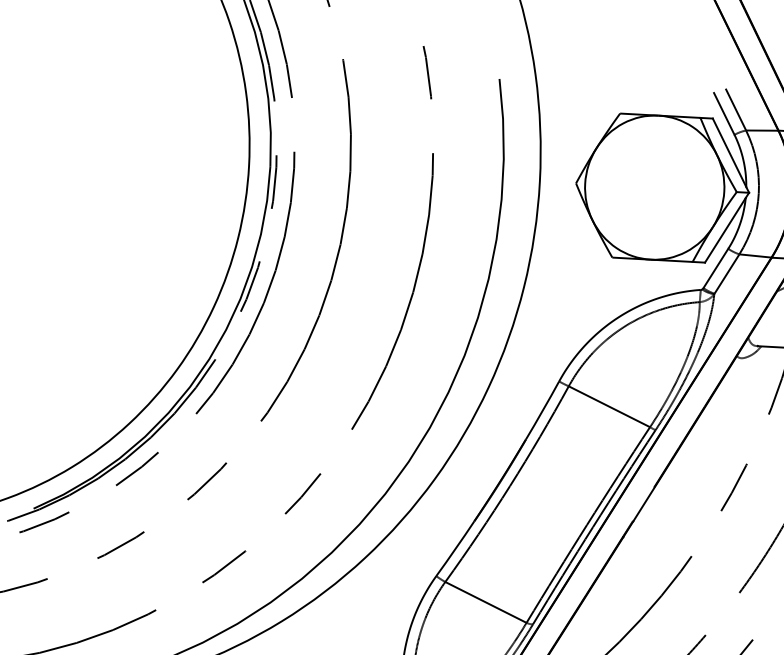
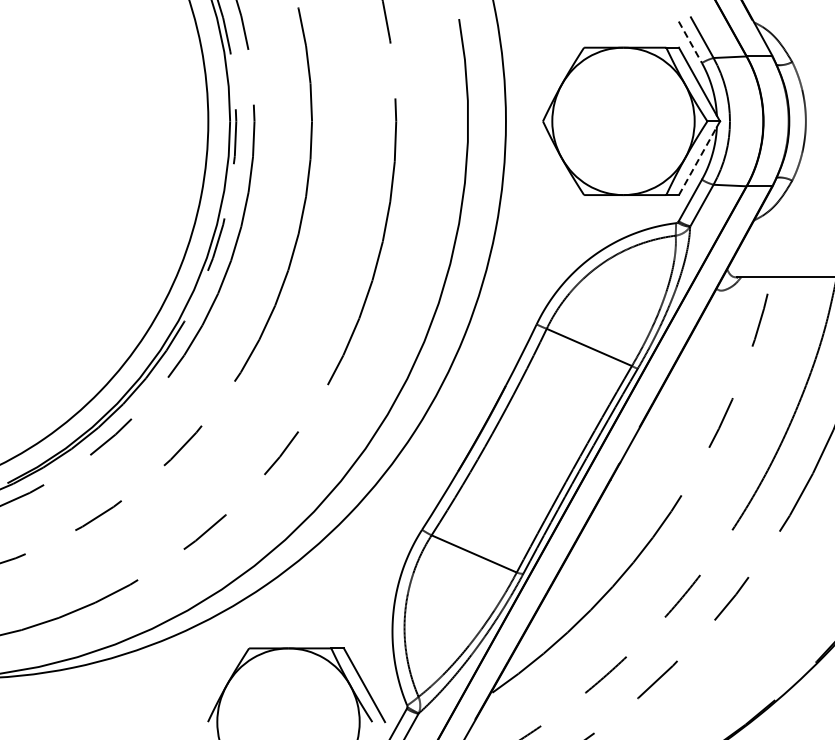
line: (724, 114) -> (690, 42), solid -> dashed
line: (724, 230) -> (697, 161), solid -> dashed

